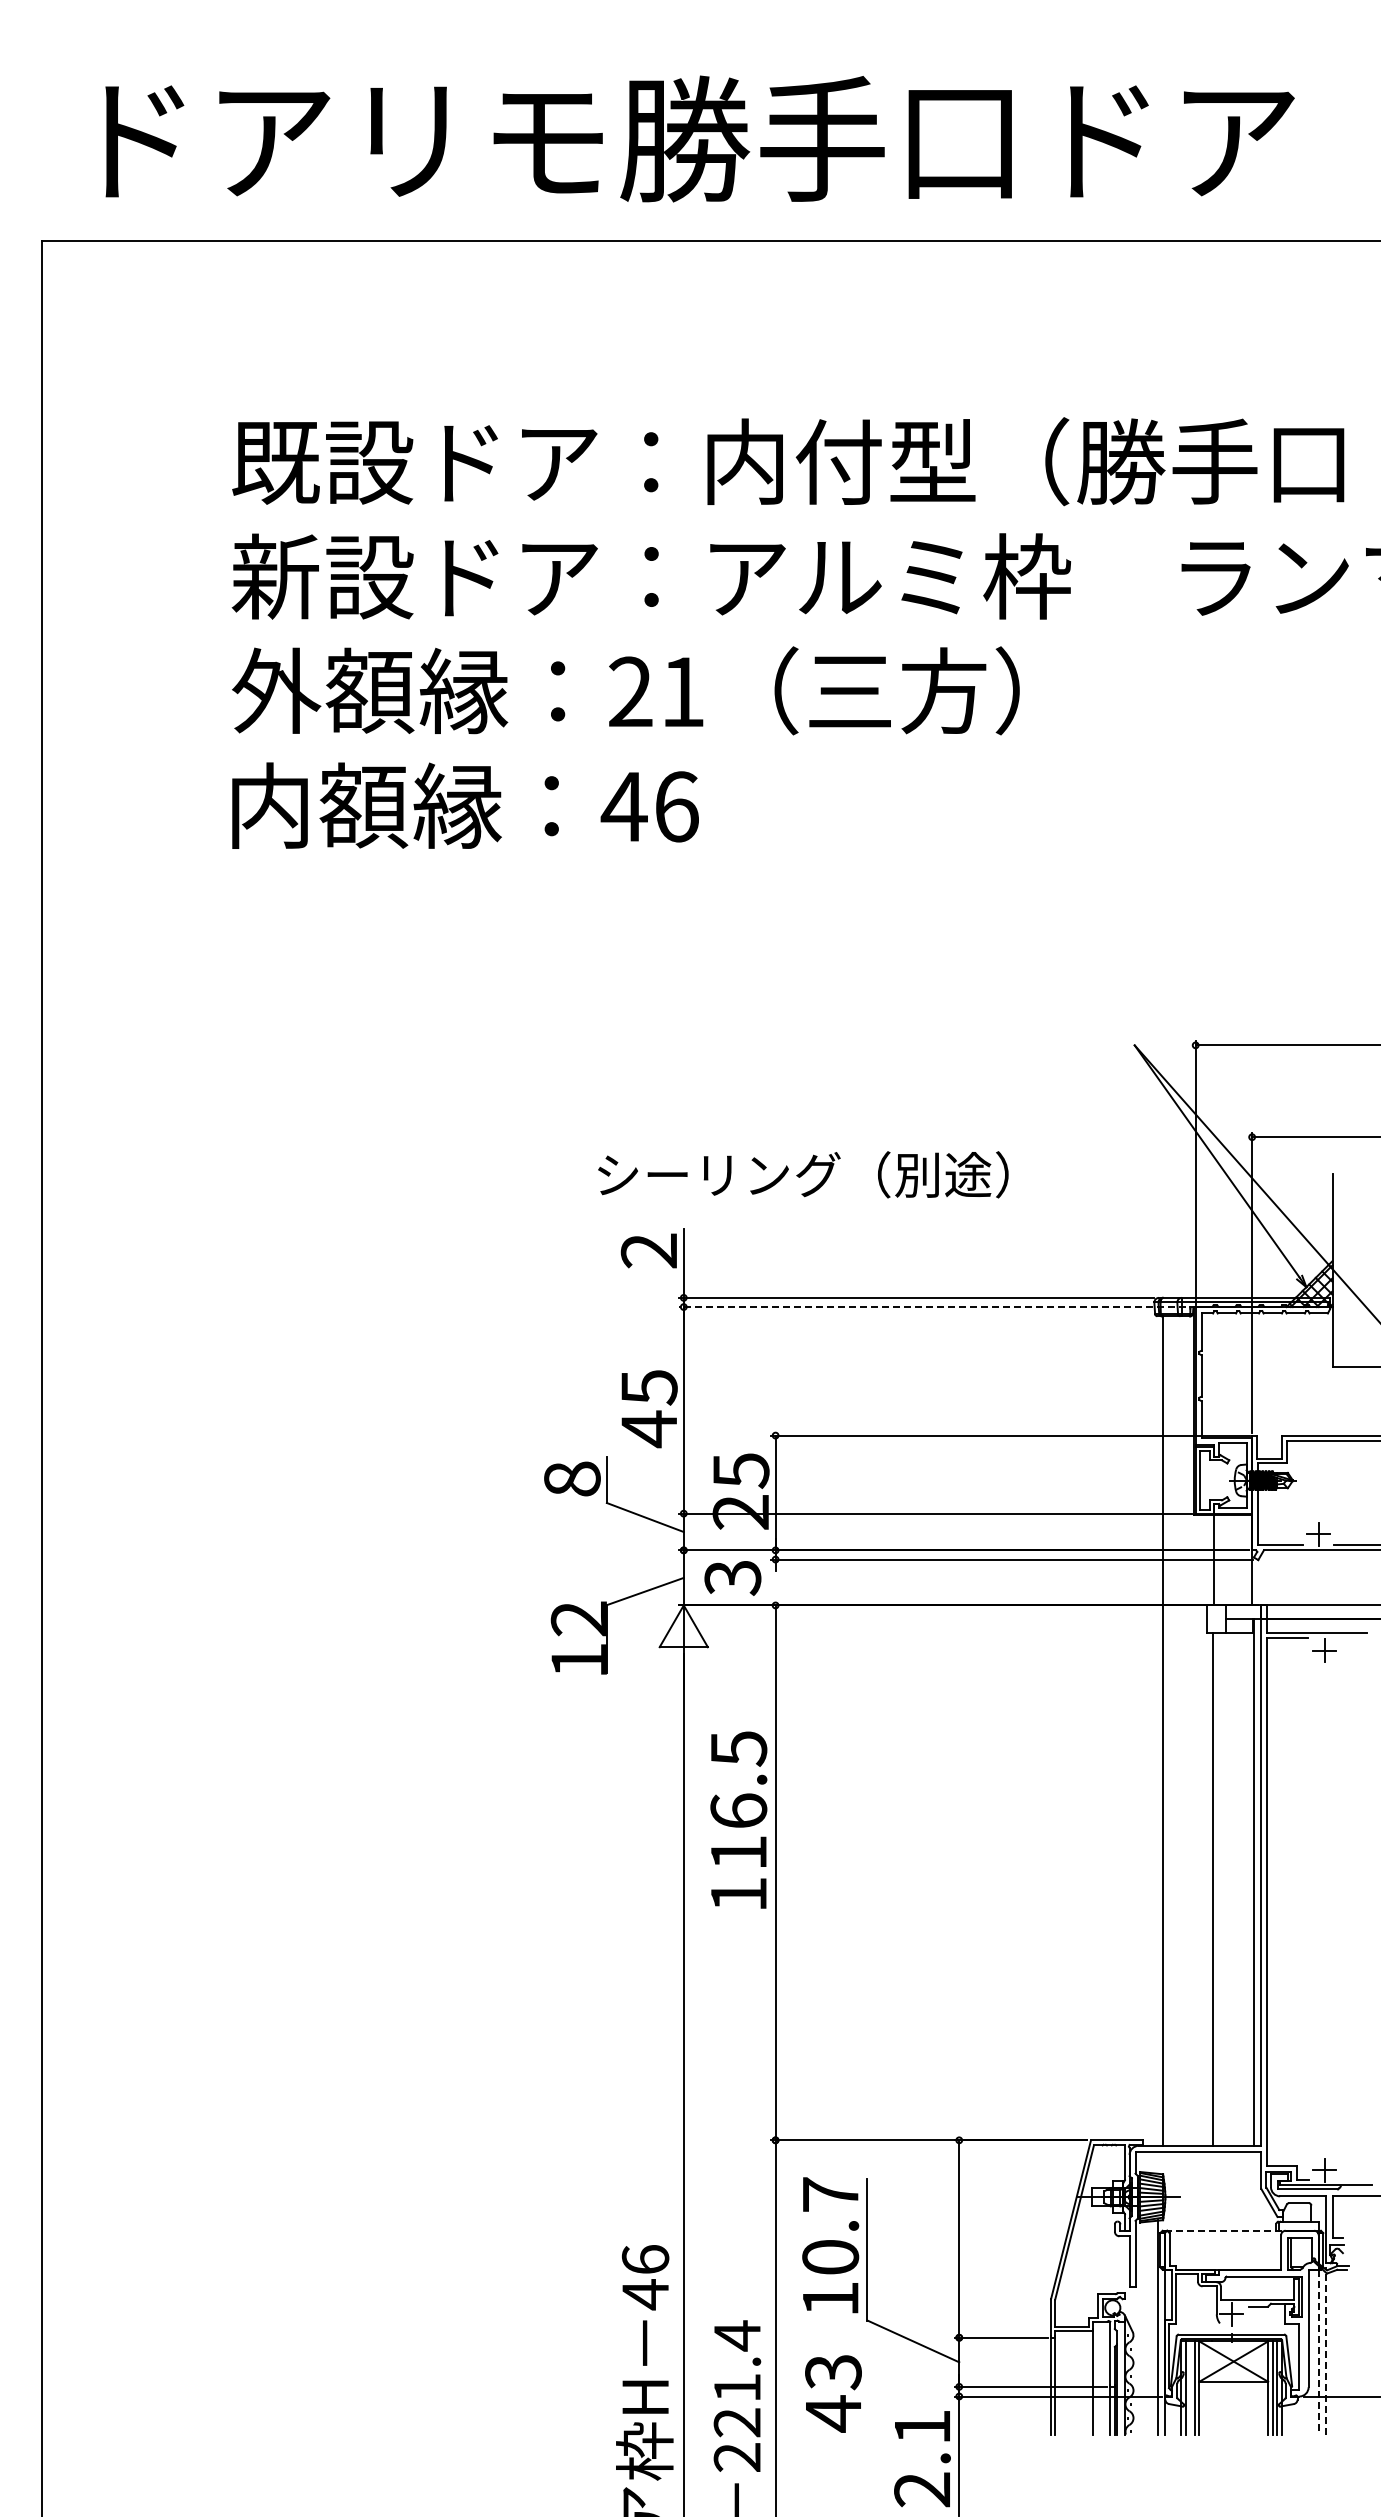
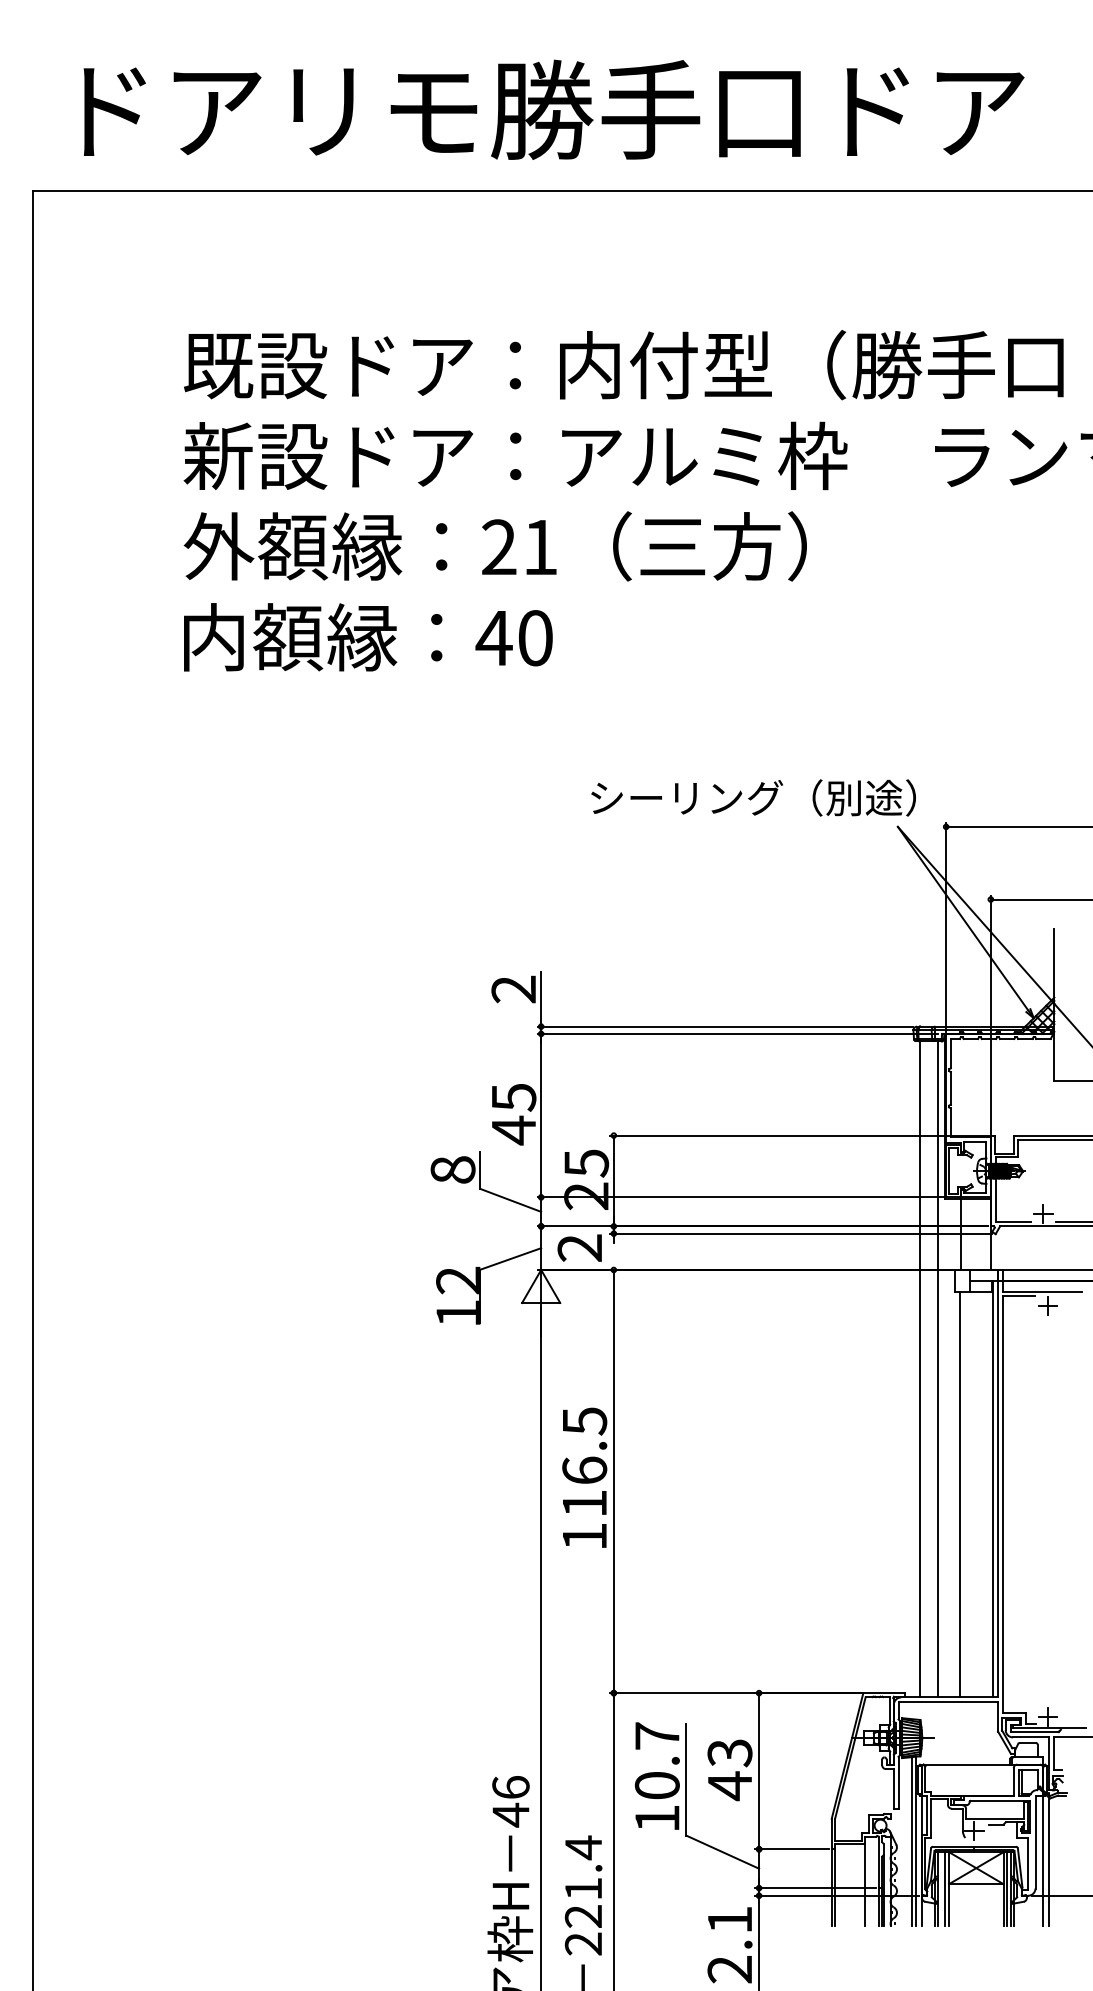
text: (676, 806) -> (535, 637), 46 -> 40
text: (803, 1174) -> (753, 797), moved
line: (932, 1307) -> (737, 1034), dashed -> solid
text: (732, 1577) -> (579, 1247), 3 -> 2
line: (1185, 1730) -> (938, 1368), added
text: (738, 1819) -> (584, 1477), moved
line: (1228, 2230) -> (972, 1764), dashed -> solid
line: (1152, 2327) -> (911, 1841), added
line: (1325, 2350) -> (1048, 1859), dashed -> solid
line: (1318, 2352) -> (1043, 1860), dashed -> solid
text: (833, 2393) -> (730, 1769), moved

